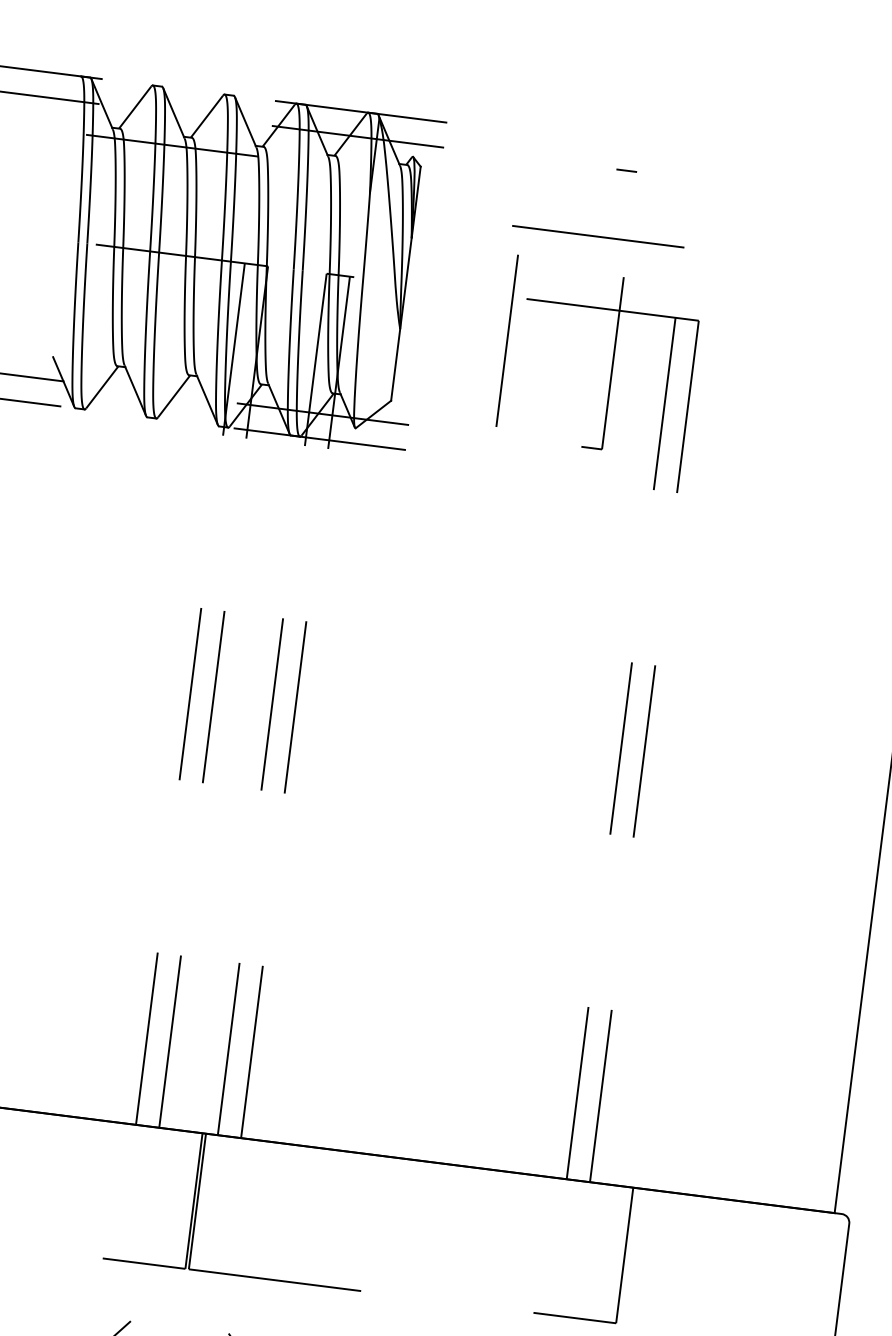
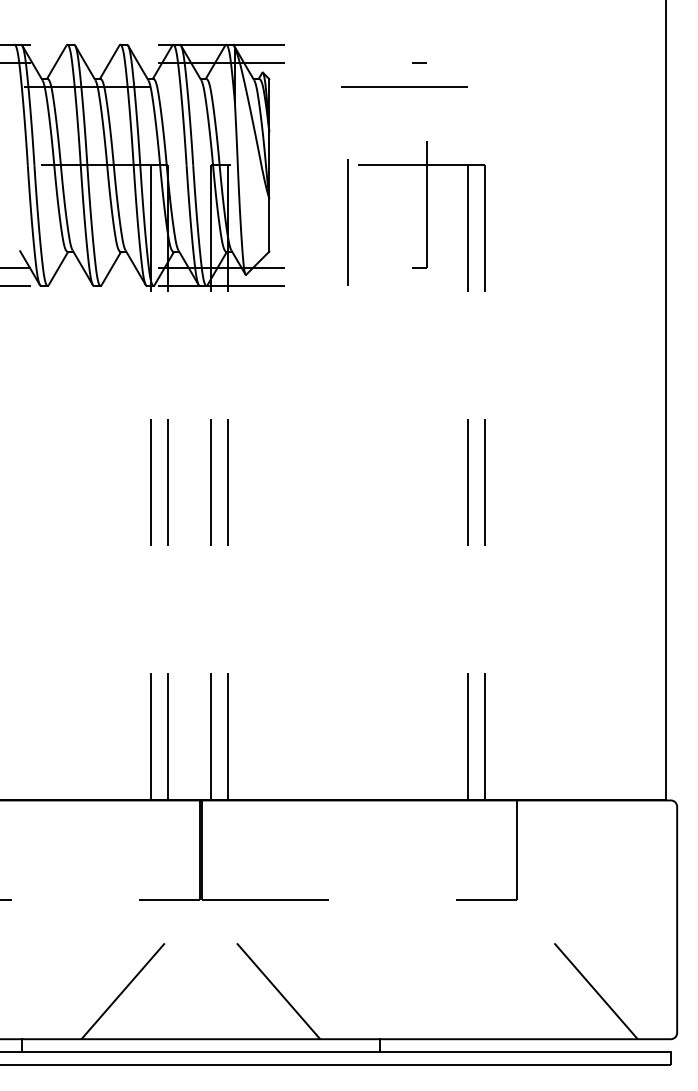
line: (598, 236) -> (404, 86), moved
line: (506, 340) -> (347, 222), moved

